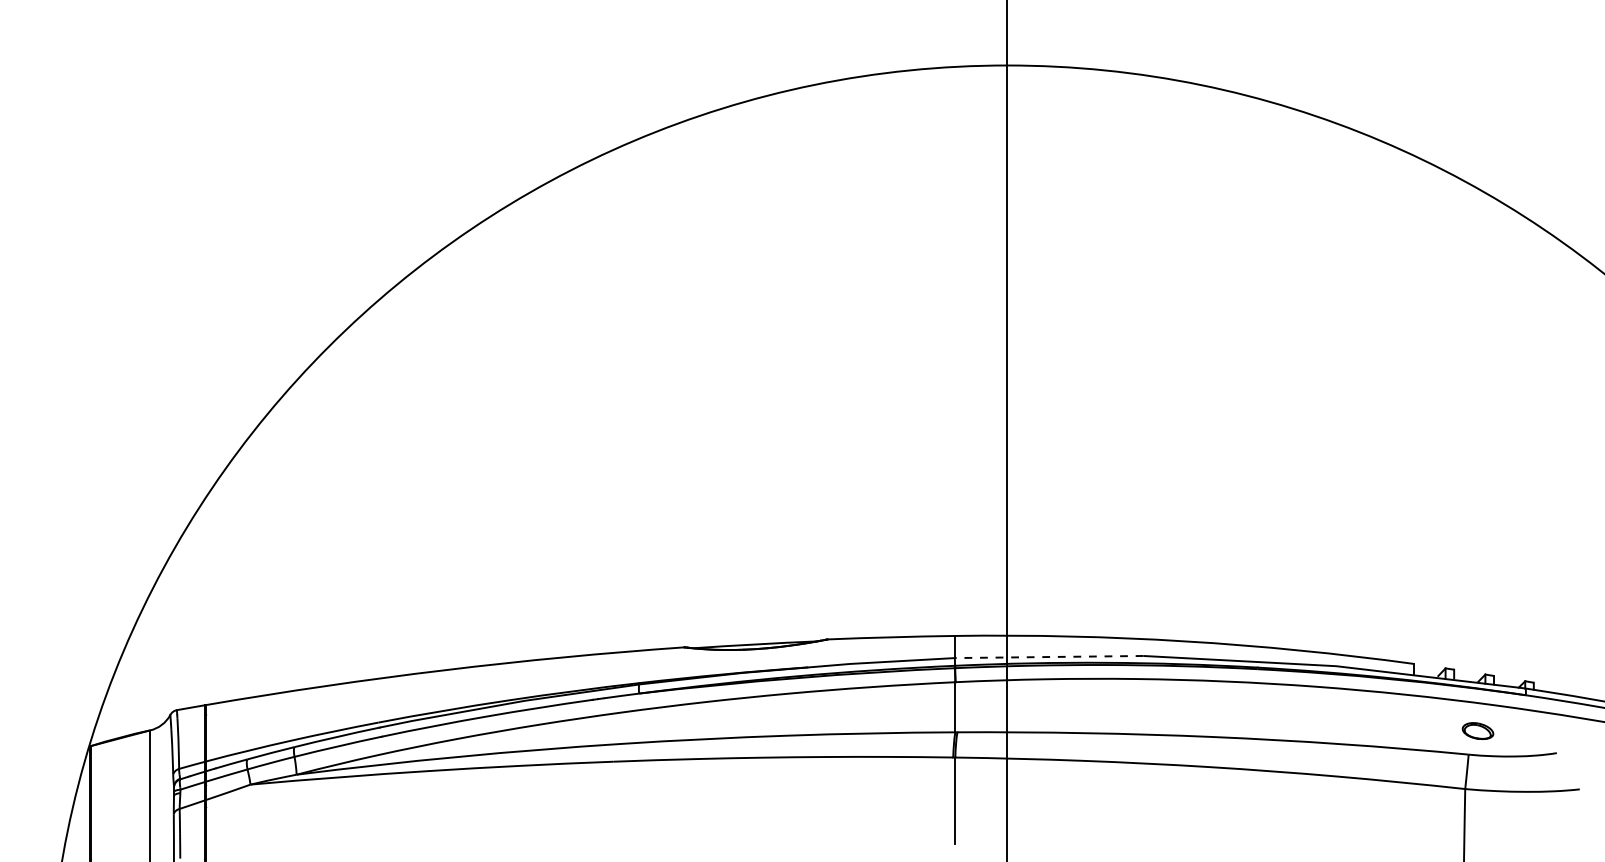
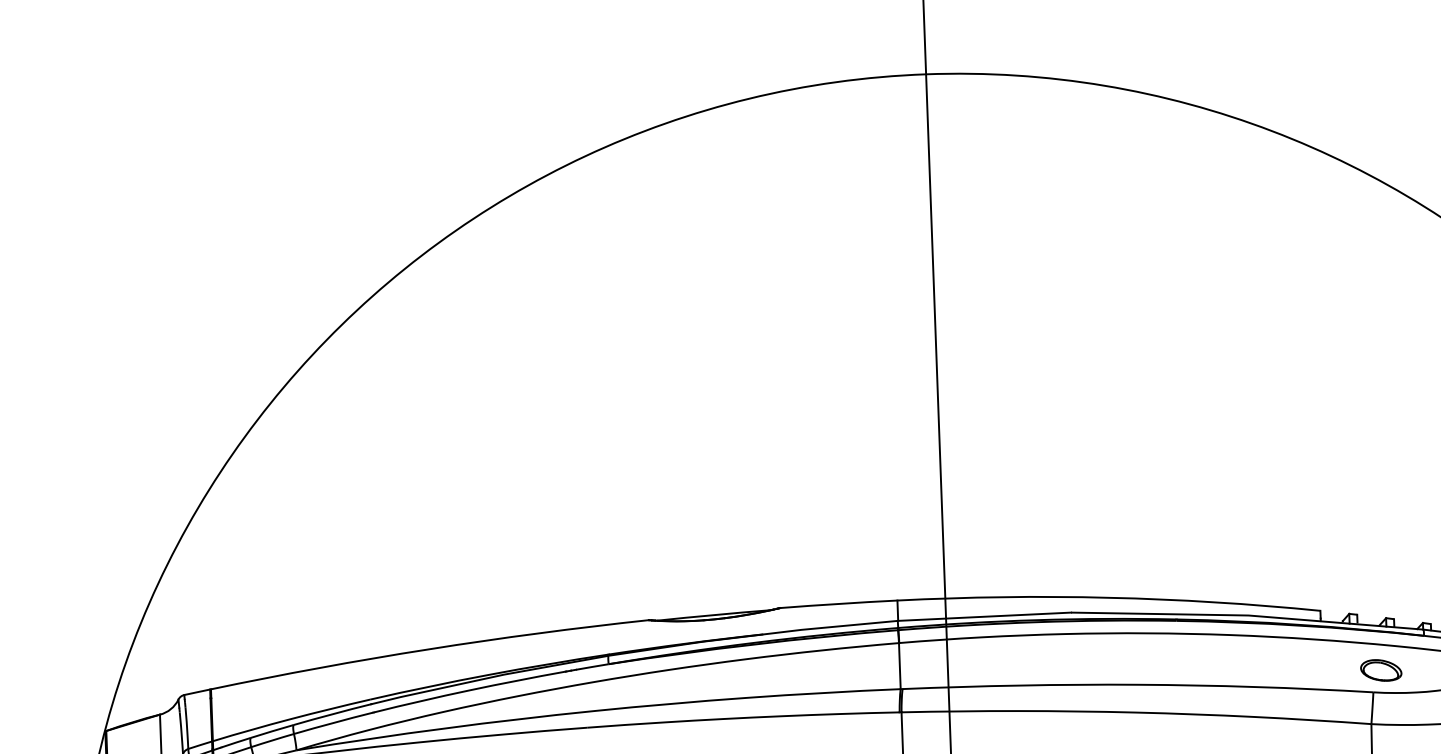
line: (1048, 657) -> (983, 617), dashed -> solid
part: (1477, 730) -> (1380, 669), size x1.43

